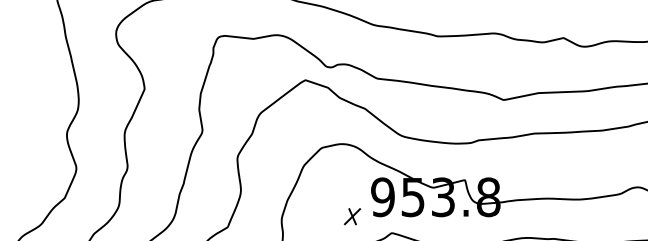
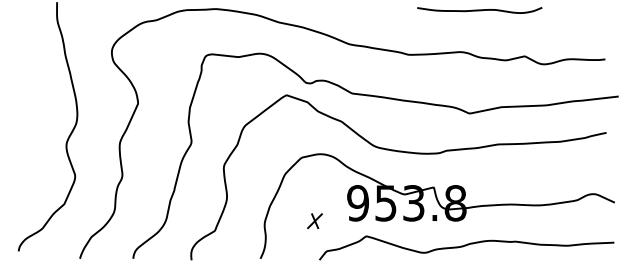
part: (351, 217) -> (314, 221), moved

